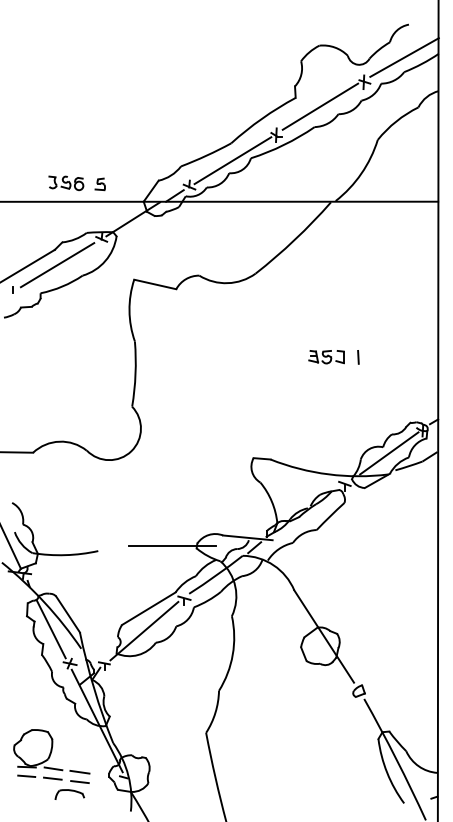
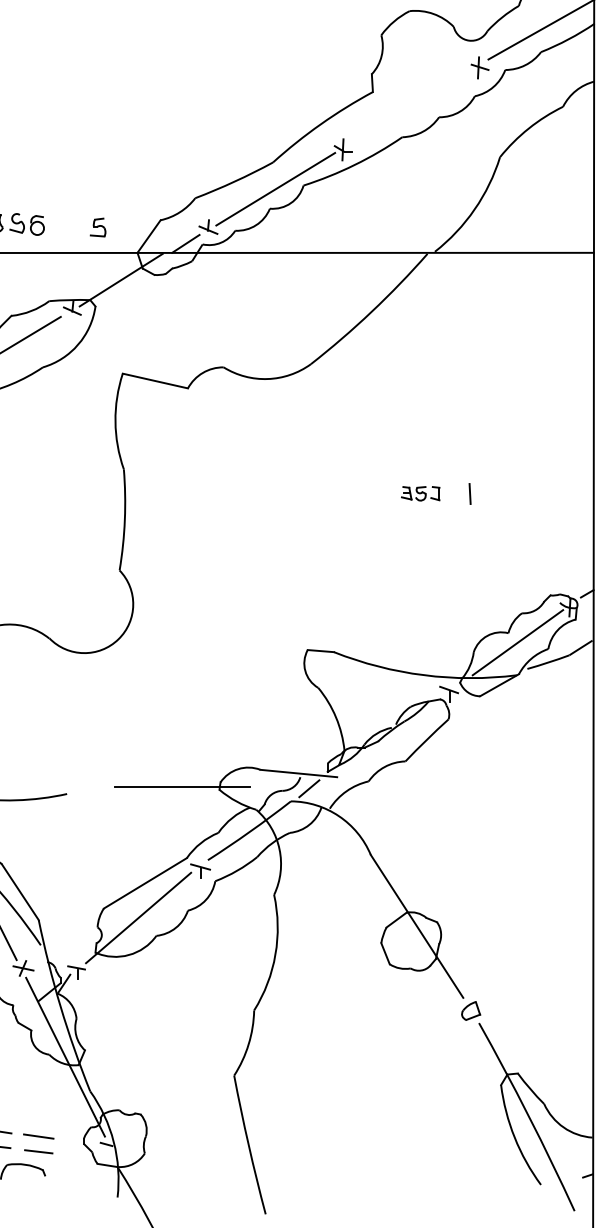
line: (320, 106) -> (411, 105), removed
part: (99, 184) -> (96, 227), moved
part: (326, 357) -> (420, 494), size x0.7

